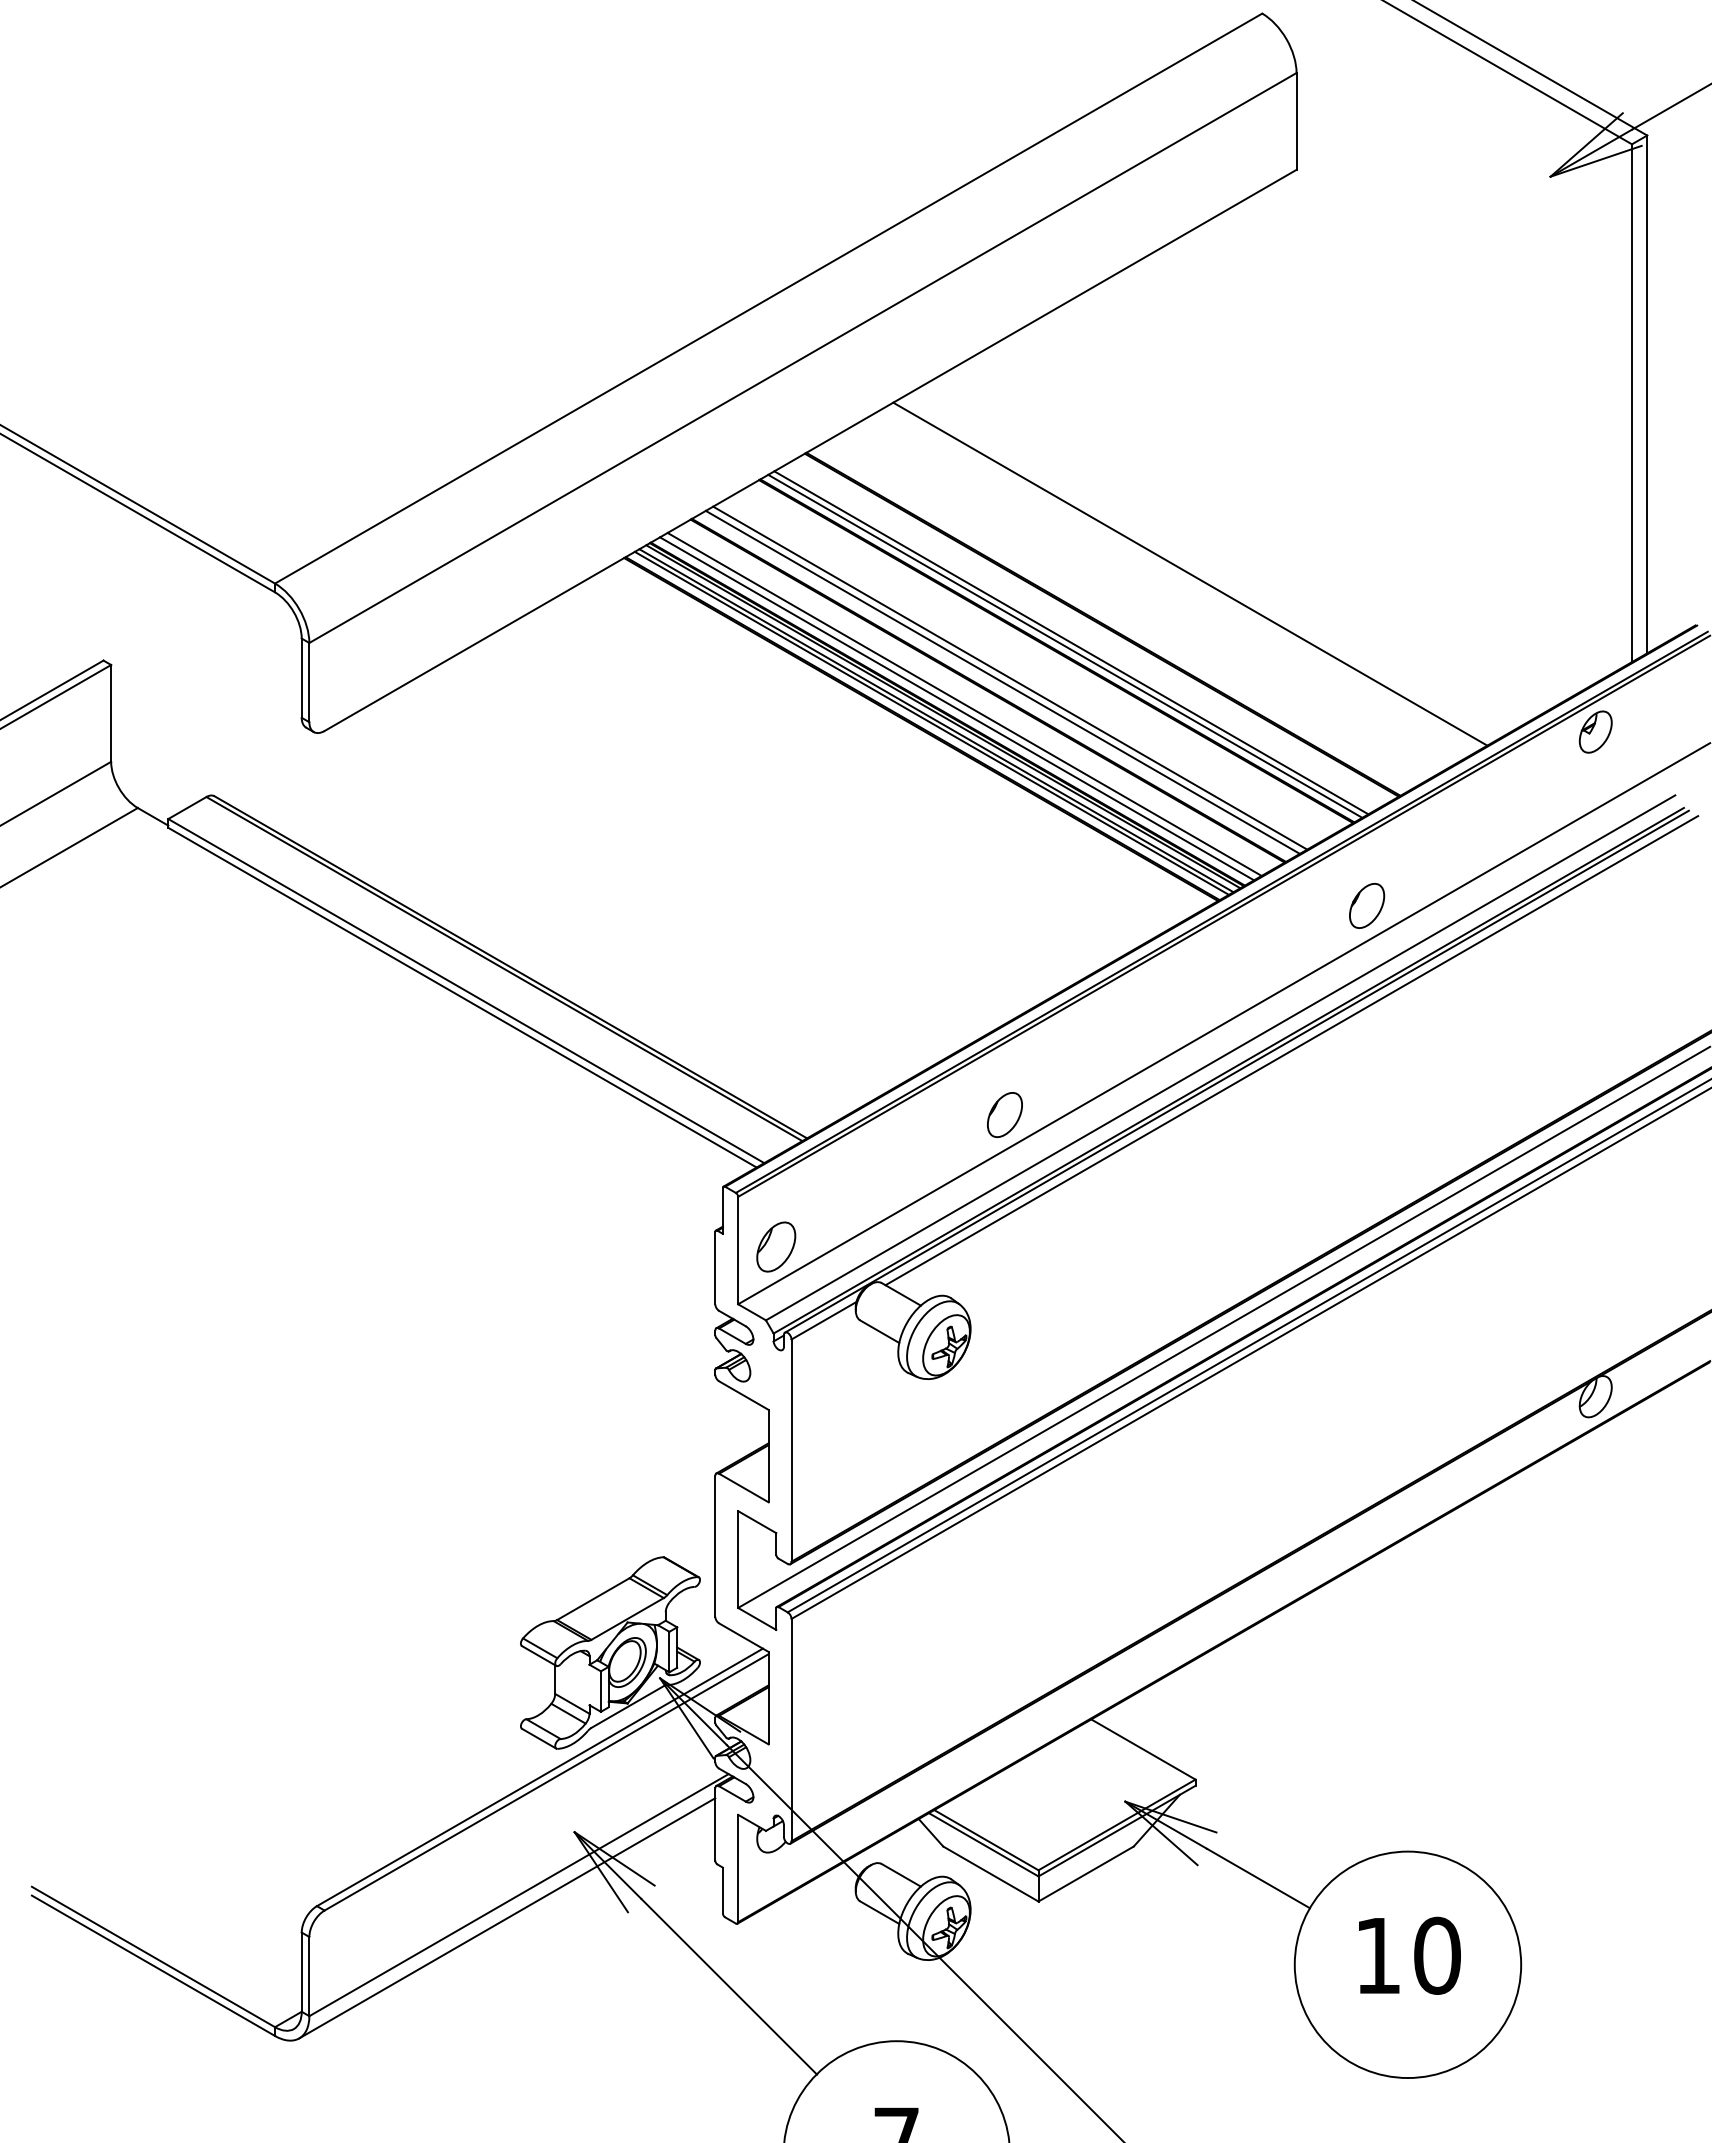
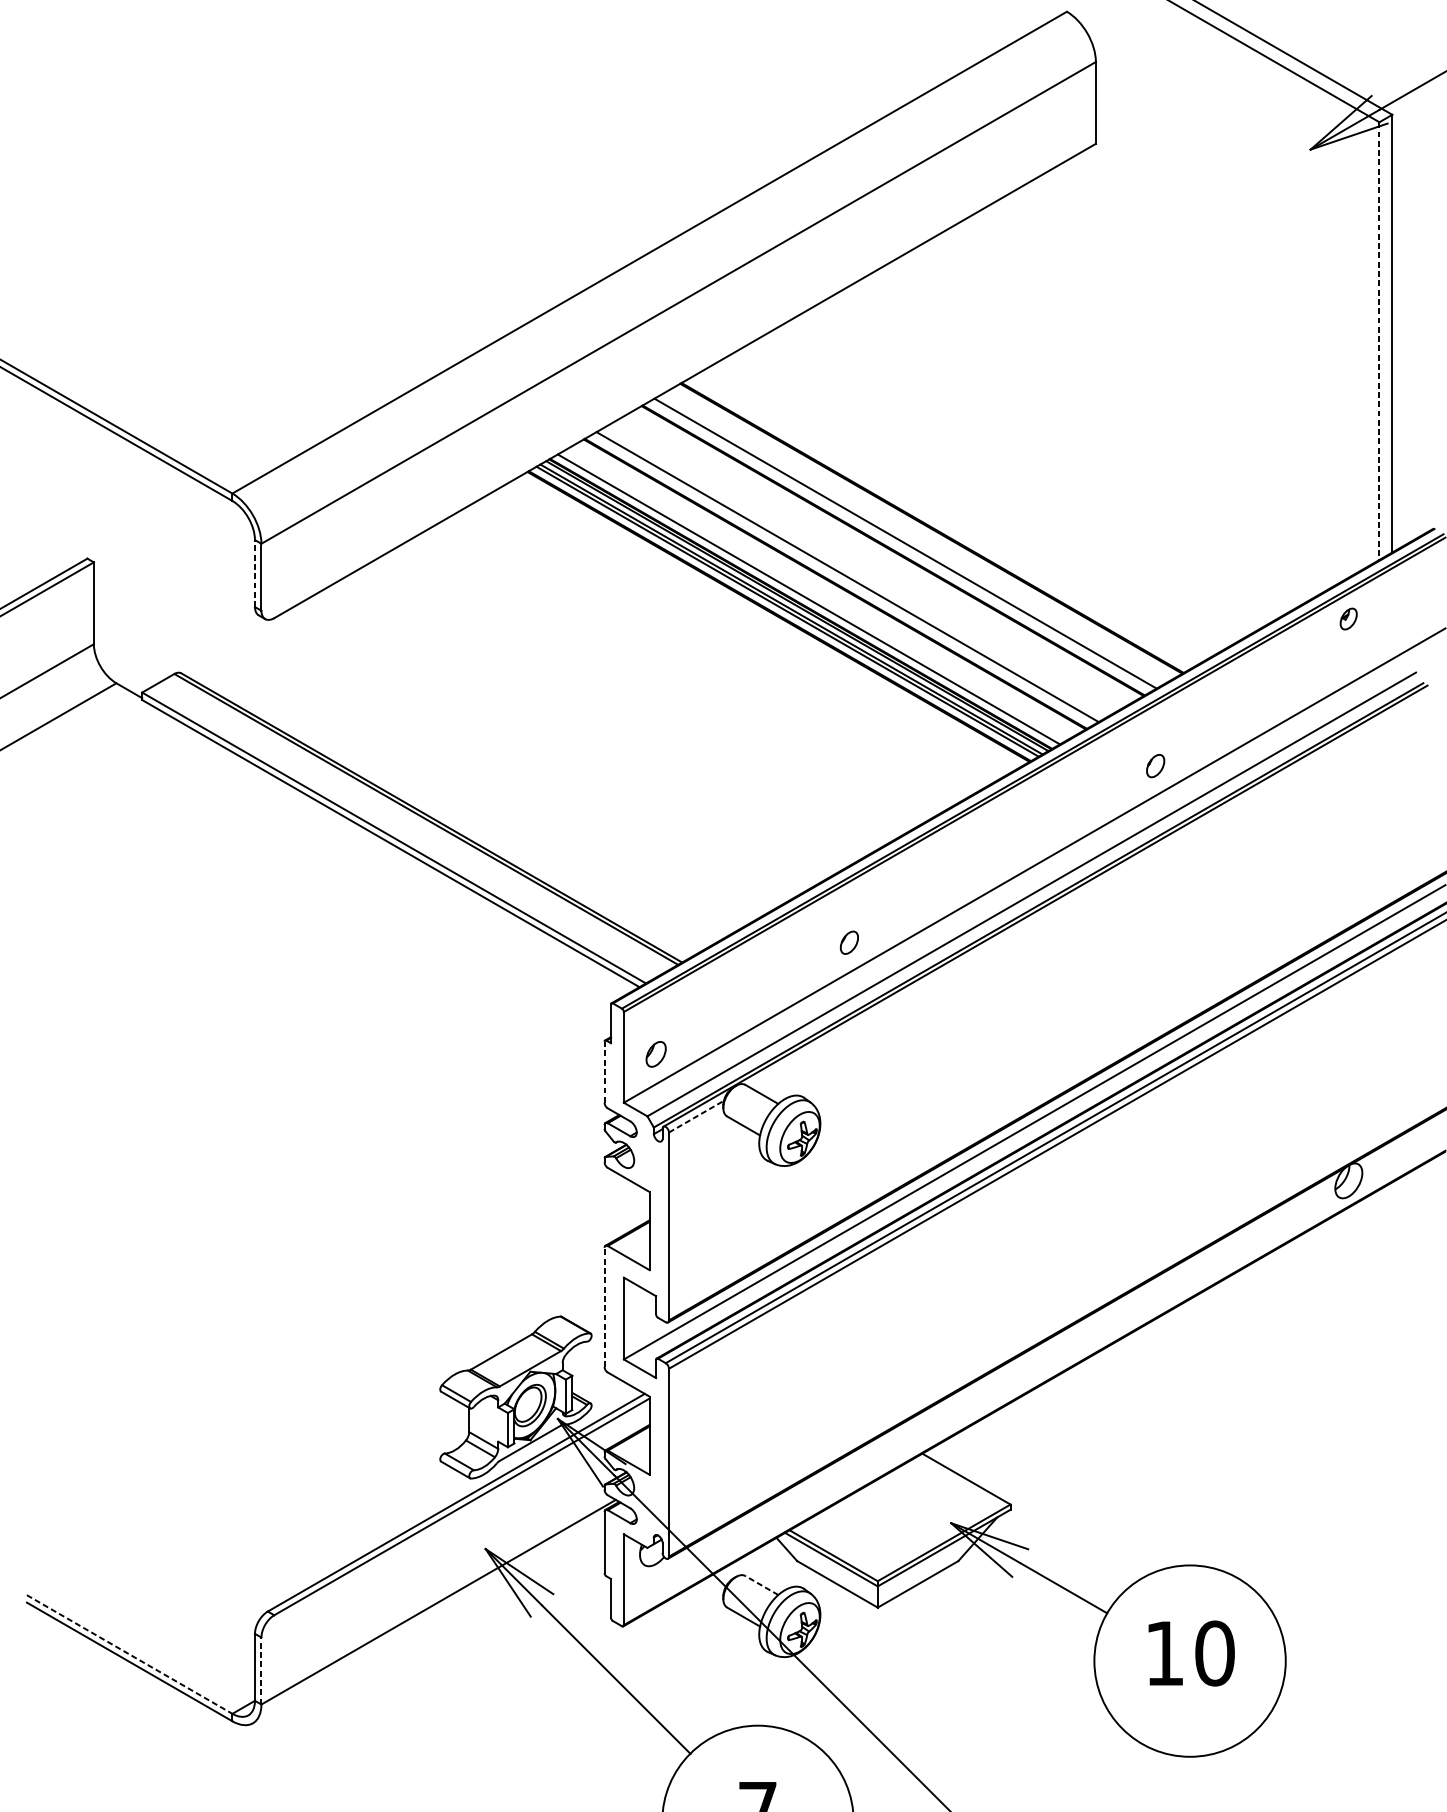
line: (1631, 403) -> (1379, 341), solid -> dashed
line: (1190, 573) -> (1006, 485), removed
line: (1065, 645) -> (900, 545), removed
line: (1010, 677) -> (854, 572), removed
line: (301, 678) -> (254, 573), solid -> dashed
line: (964, 703) -> (815, 594), removed
part: (1595, 731) -> (1348, 618), size x0.6
part: (1367, 905) -> (1155, 765), size x0.6
line: (1291, 1050) -> (1091, 888), removed
part: (1004, 1114) -> (849, 942), size x0.6
part: (776, 1246) -> (656, 1053), size x0.6
line: (715, 1267) -> (604, 1071), solid -> dashed
line: (824, 1320) -> (696, 1116), solid -> dashed
line: (715, 1545) -> (604, 1306), solid -> dashed
line: (901, 1875) -> (761, 1585), solid -> dashed
line: (507, 1918) -> (428, 1621), removed
line: (153, 1957) -> (129, 1654), solid -> dashed
line: (309, 1976) -> (261, 1670), solid -> dashed

